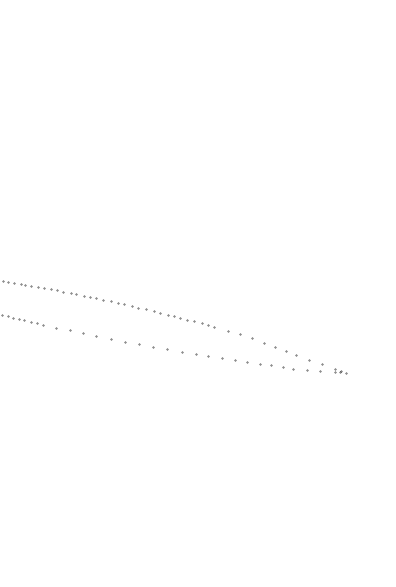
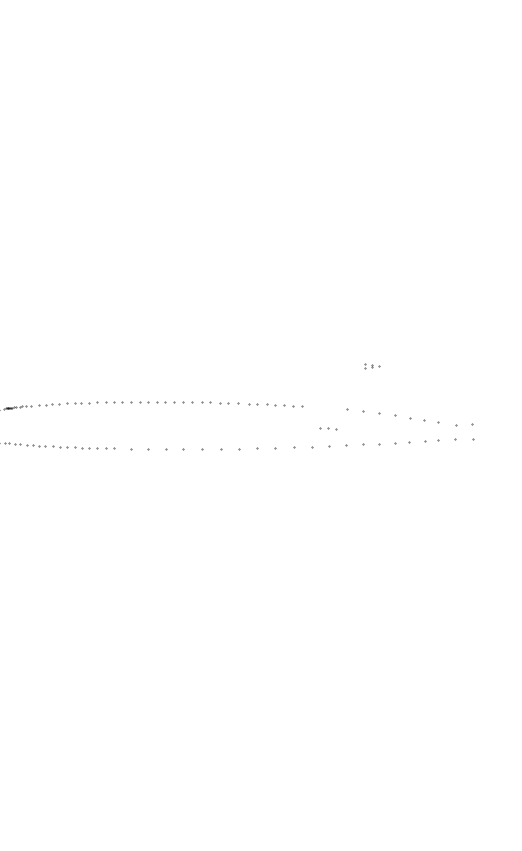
part: (208, 325) -> (328, 428), moved
part: (321, 368) -> (473, 432), size x1.6
part: (340, 371) -> (372, 366), moved

